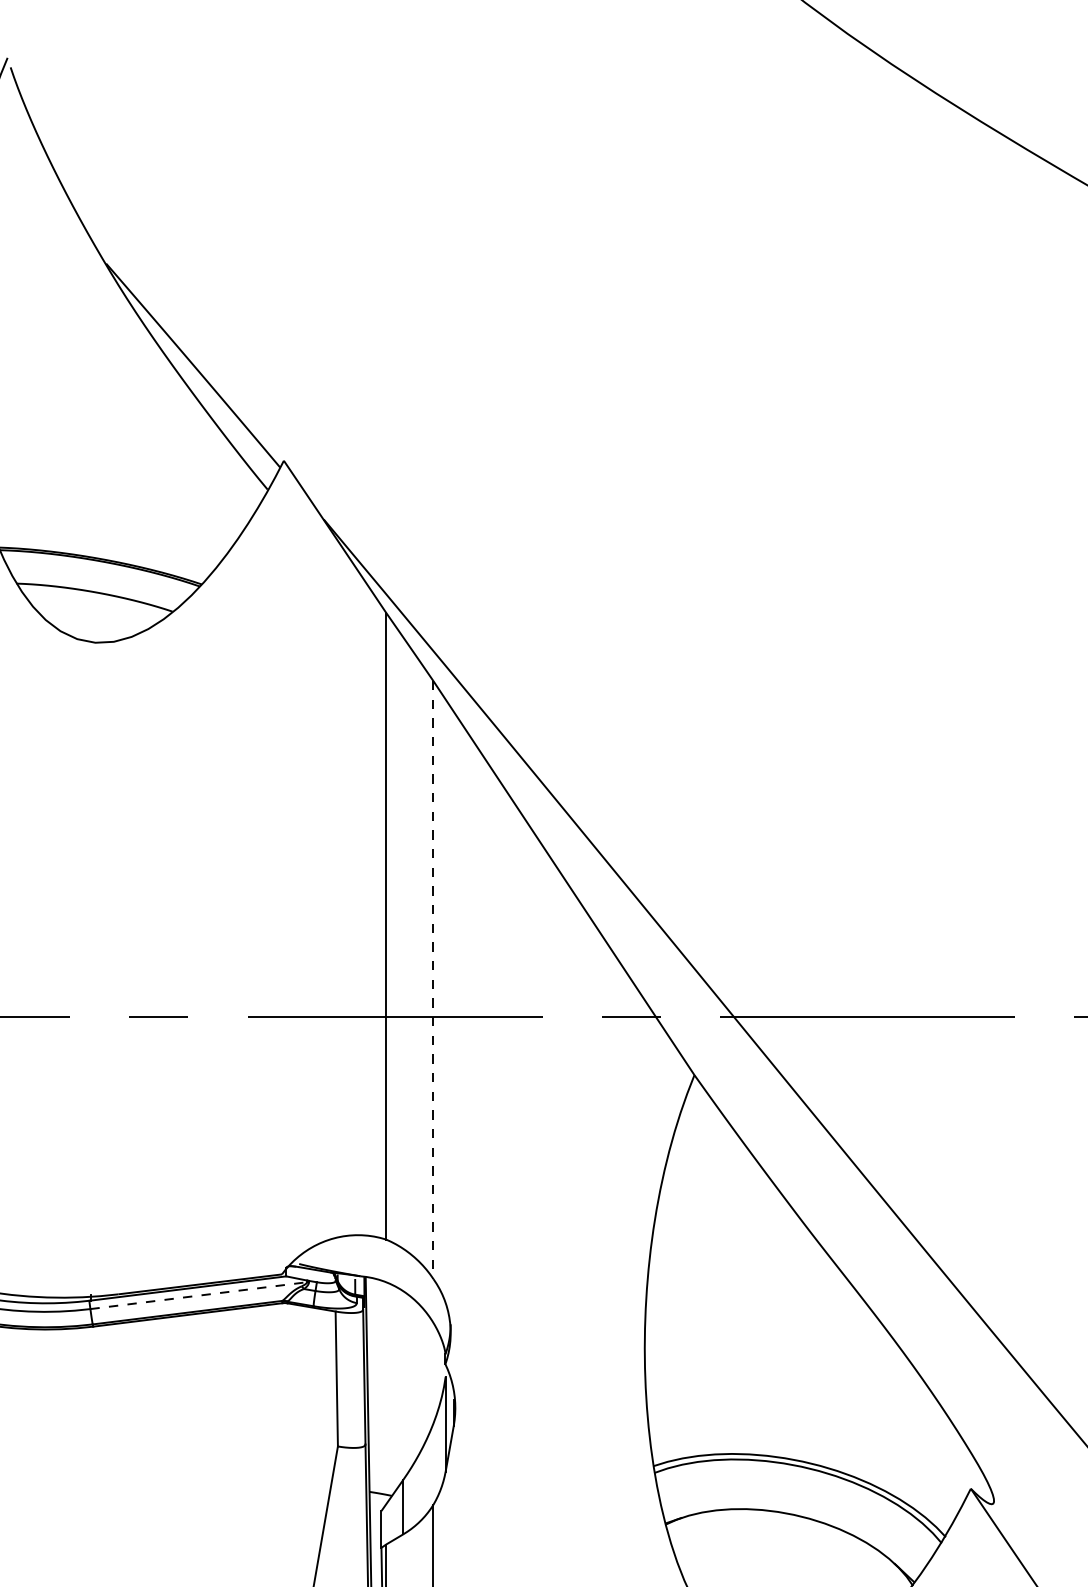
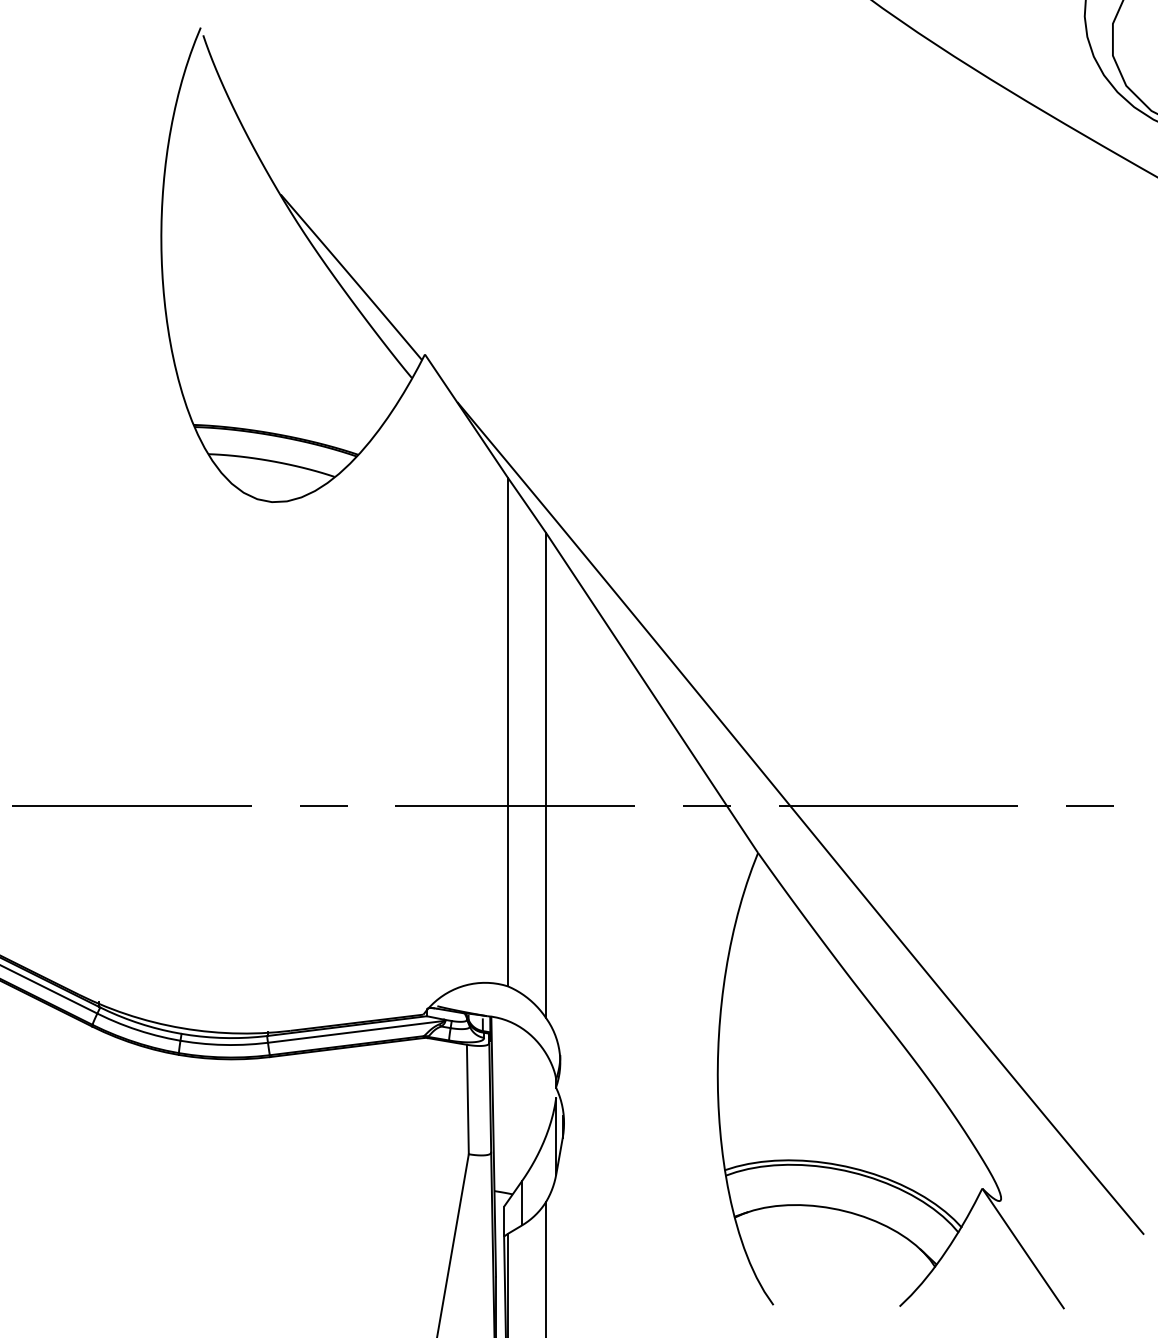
line: (433, 979) -> (546, 775), dashed -> solid
line: (198, 1295) -> (355, 1031), dashed -> solid

